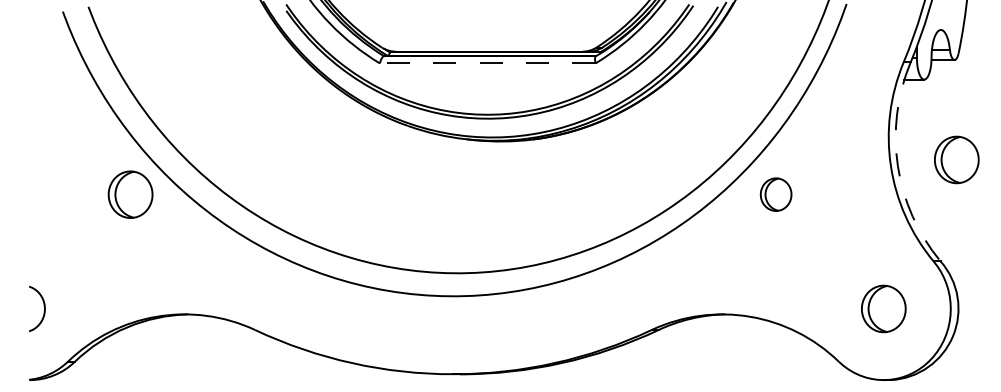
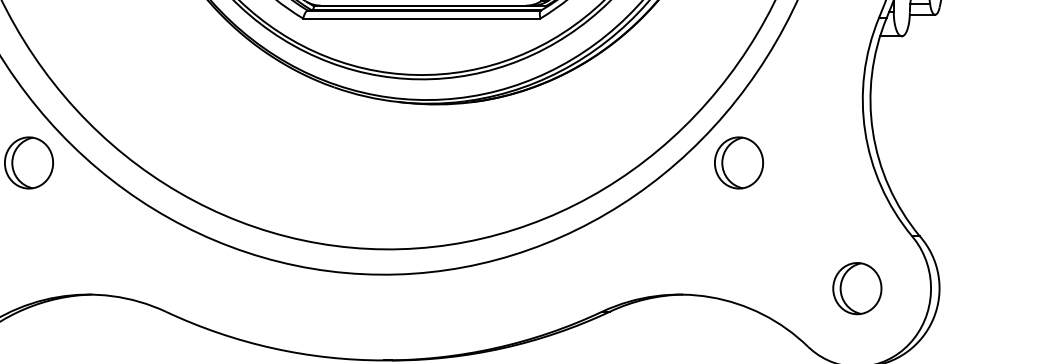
line: (487, 63) -> (421, 18), dashed -> solid
part: (956, 159) -> (937, 124), removed
arc: (897, 166) -> (872, 131), dashed -> solid
part: (775, 194) -> (738, 162), size x1.43

